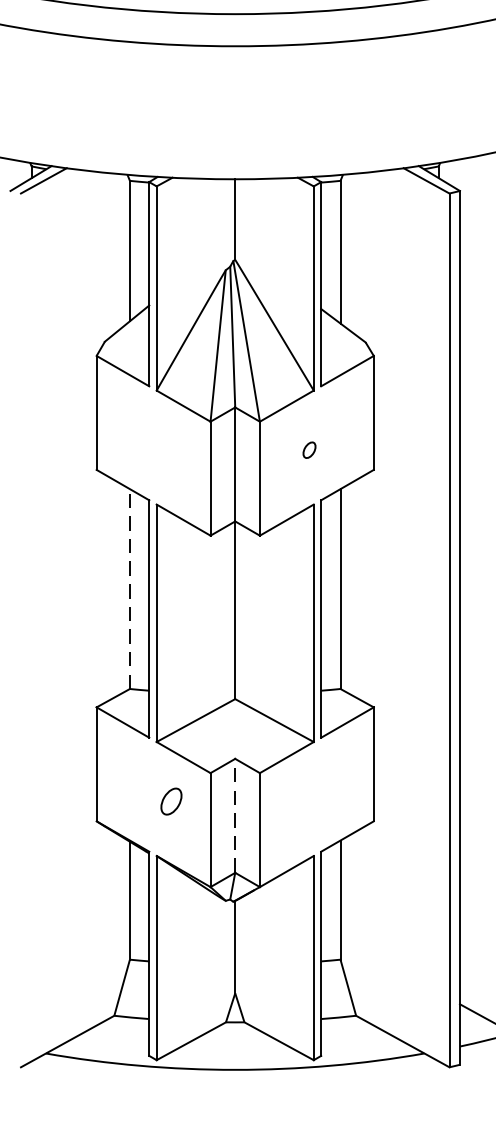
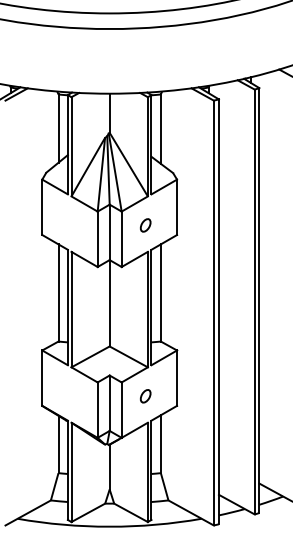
part: (308, 450) -> (145, 225), size x1.67
line: (129, 588) -> (58, 292), dashed -> solid
part: (171, 802) -> (145, 396), moved
line: (234, 816) -> (109, 403), dashed -> solid

